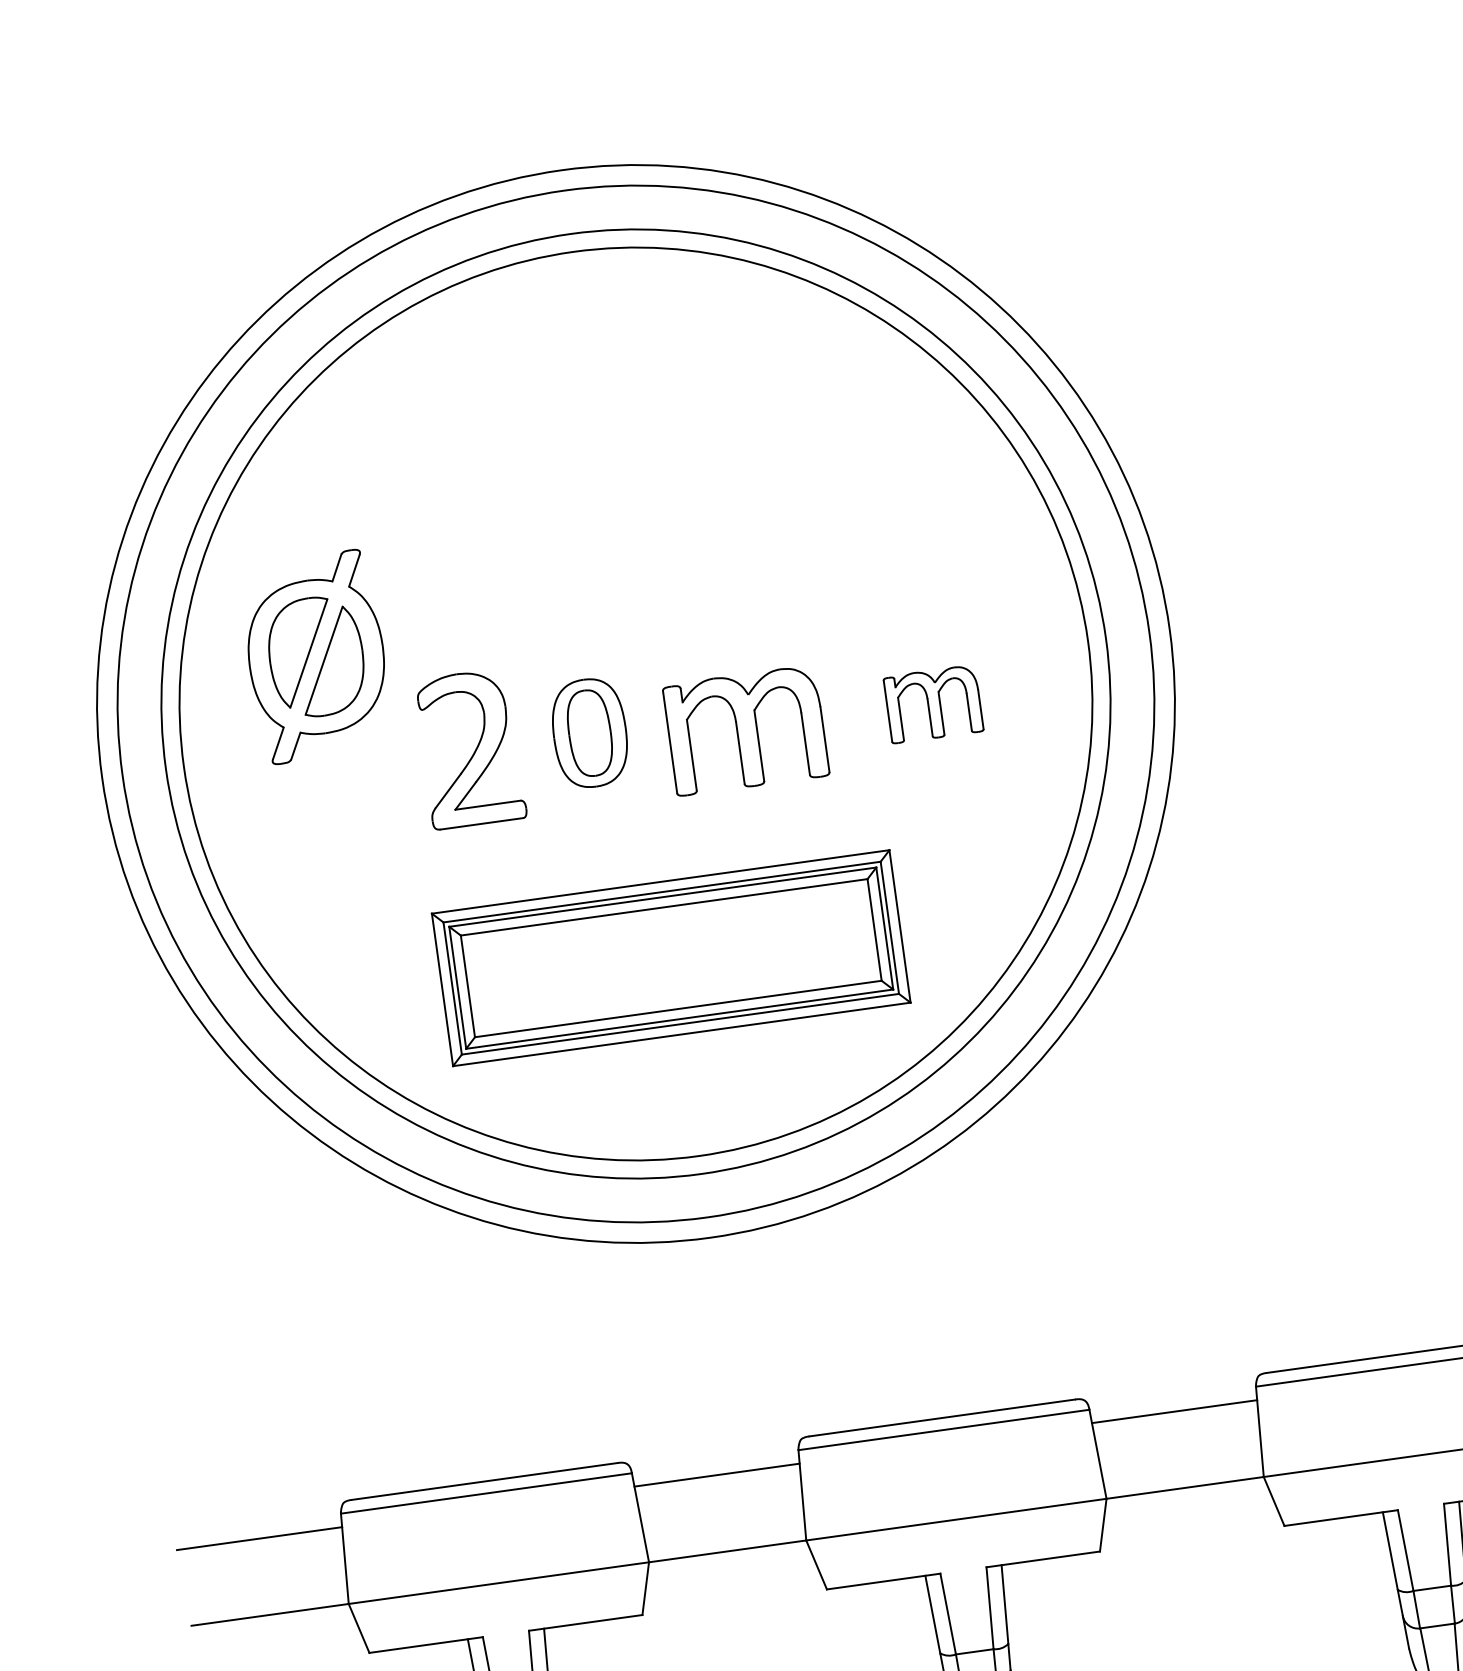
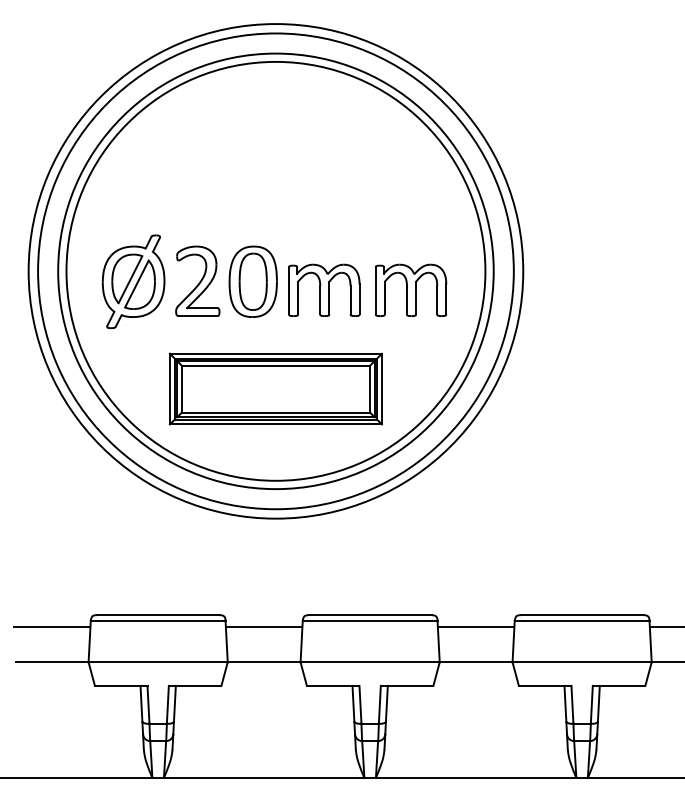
part: (315, 656) -> (133, 281), moved
part: (933, 702) -> (411, 289), size x1.67
part: (588, 732) -> (252, 281), size x1.43

